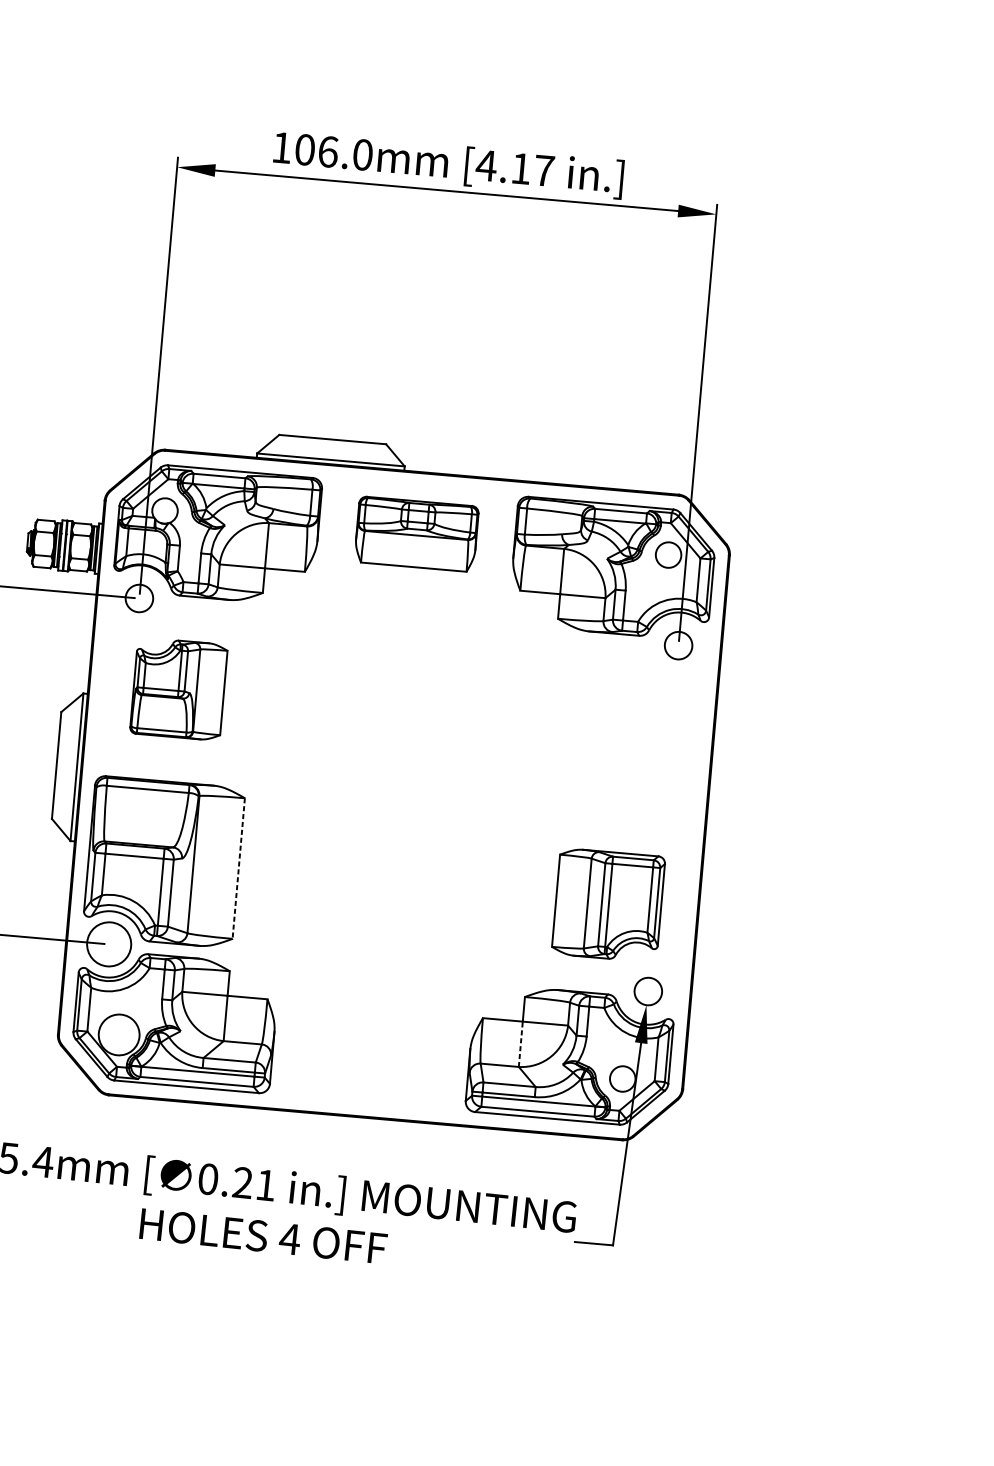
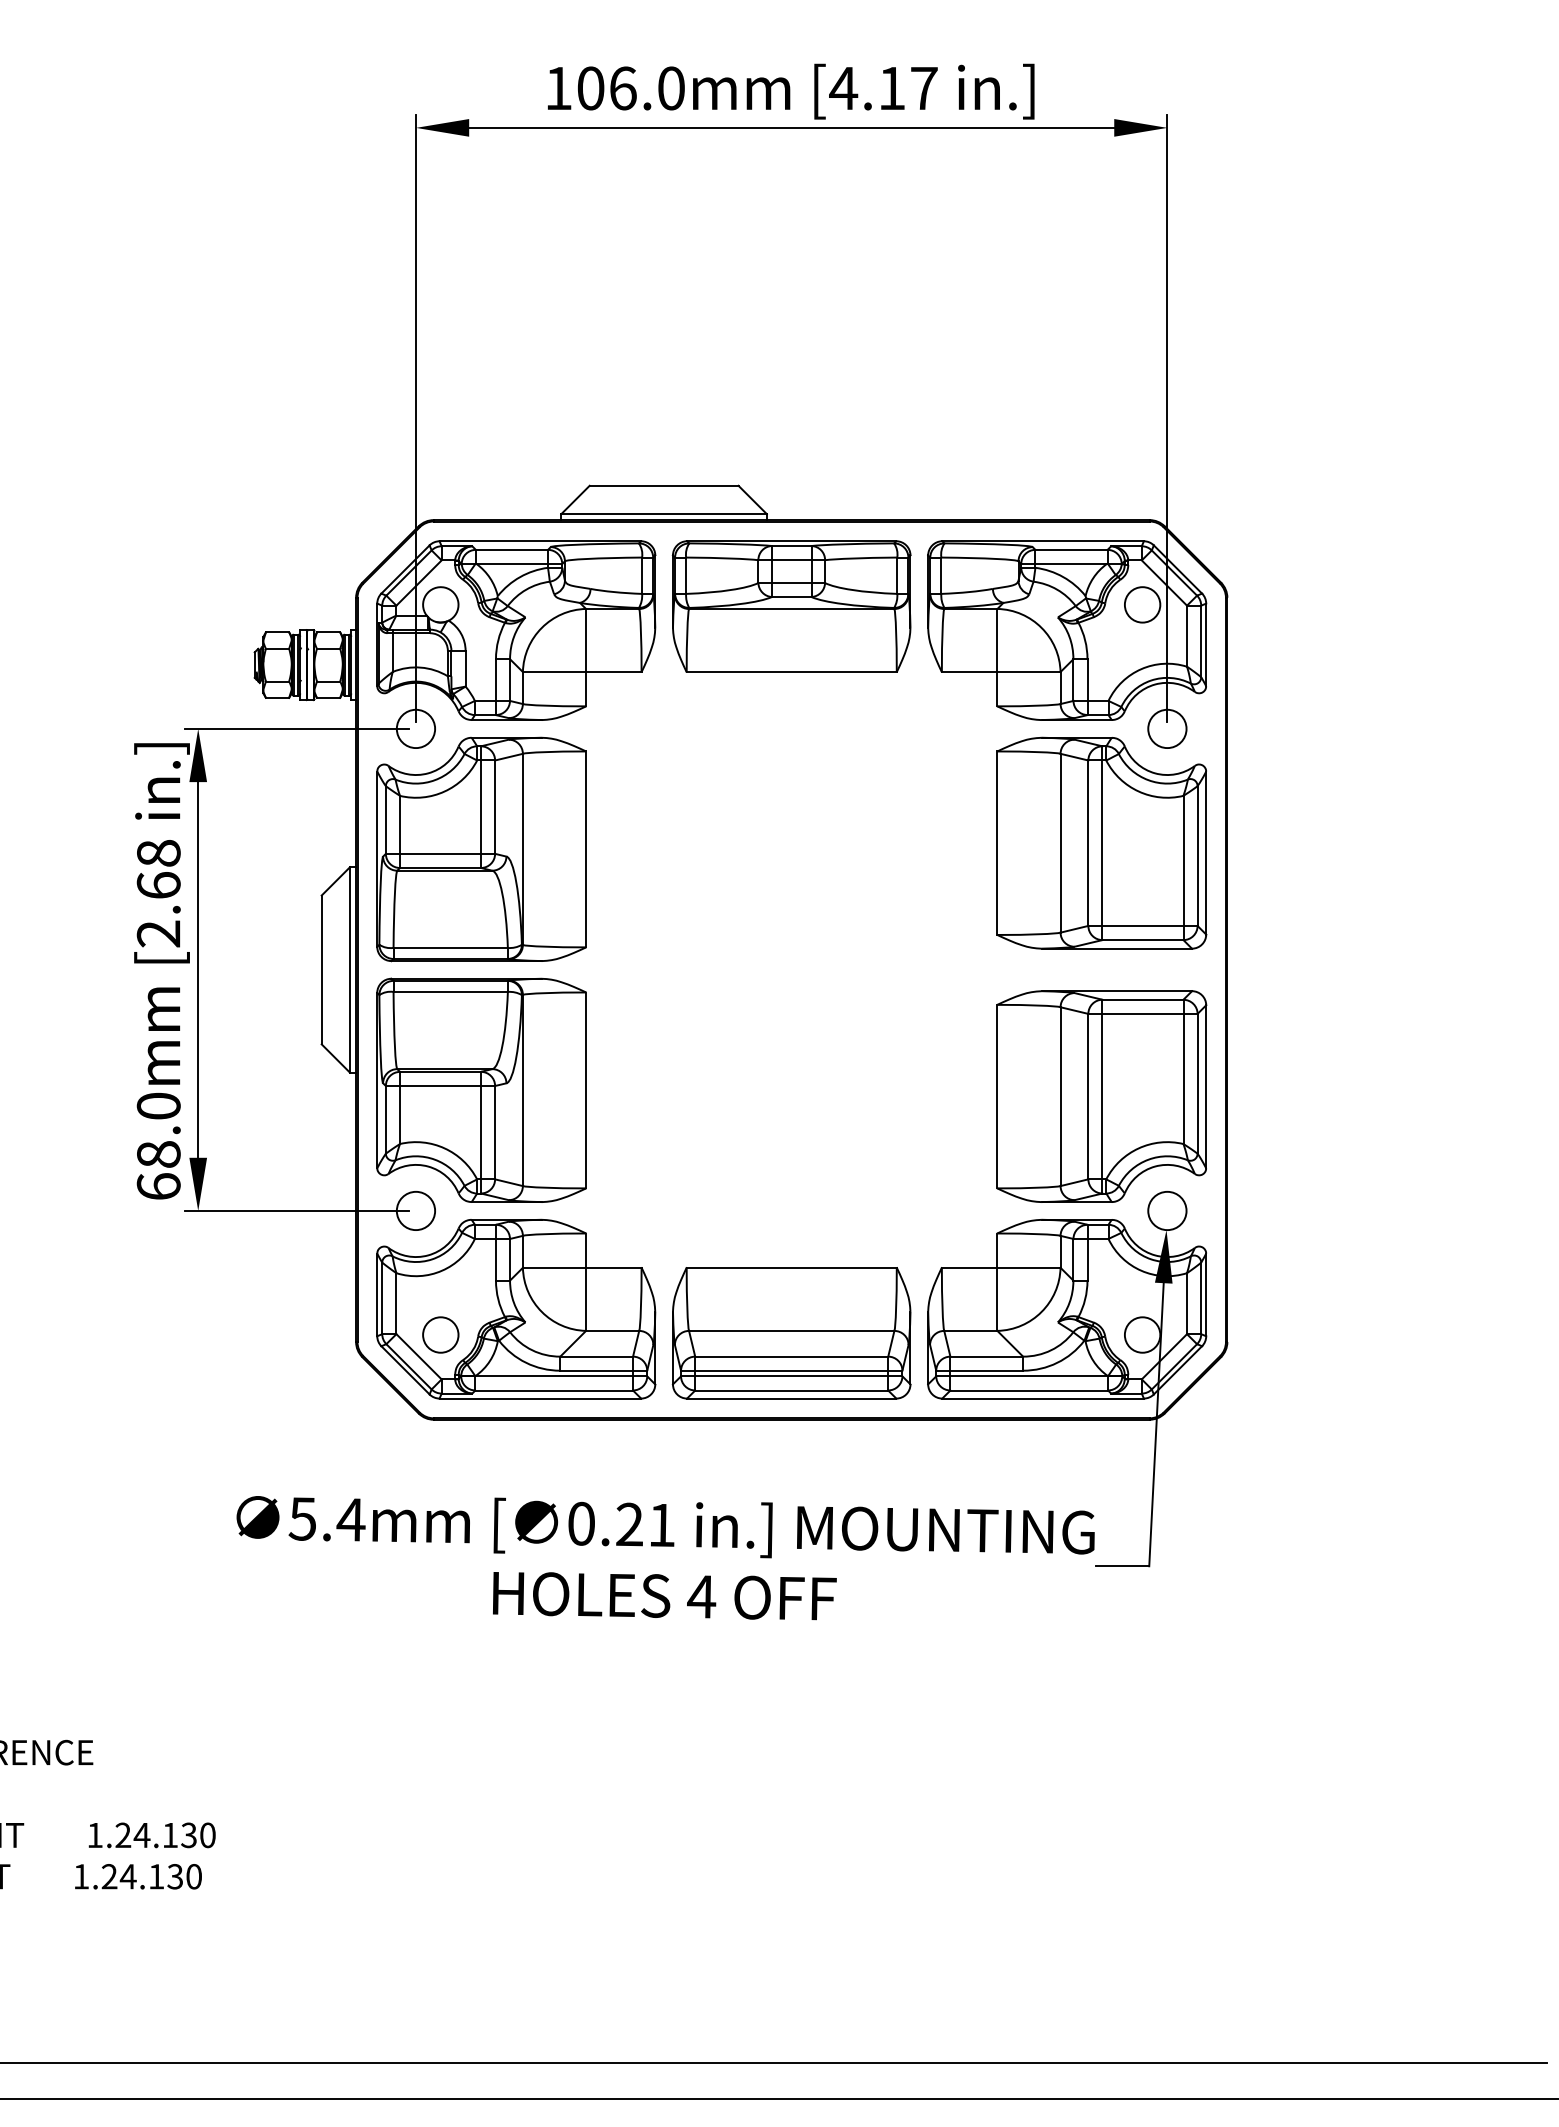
part: (416, 534) -> (791, 606), size x1.43
part: (178, 689) -> (481, 849), size x1.67
part: (624, 723) -> (1101, 842), added
line: (239, 868) -> (586, 1090), dashed -> solid
part: (608, 905) -> (1101, 1096), size x1.43
circle: (108, 944) -> (415, 1210), size x0.62
circle: (118, 1034) -> (440, 1334), size x0.62
line: (520, 1044) -> (997, 1299), dashed -> solid
part: (370, 1055) -> (791, 1333), added

